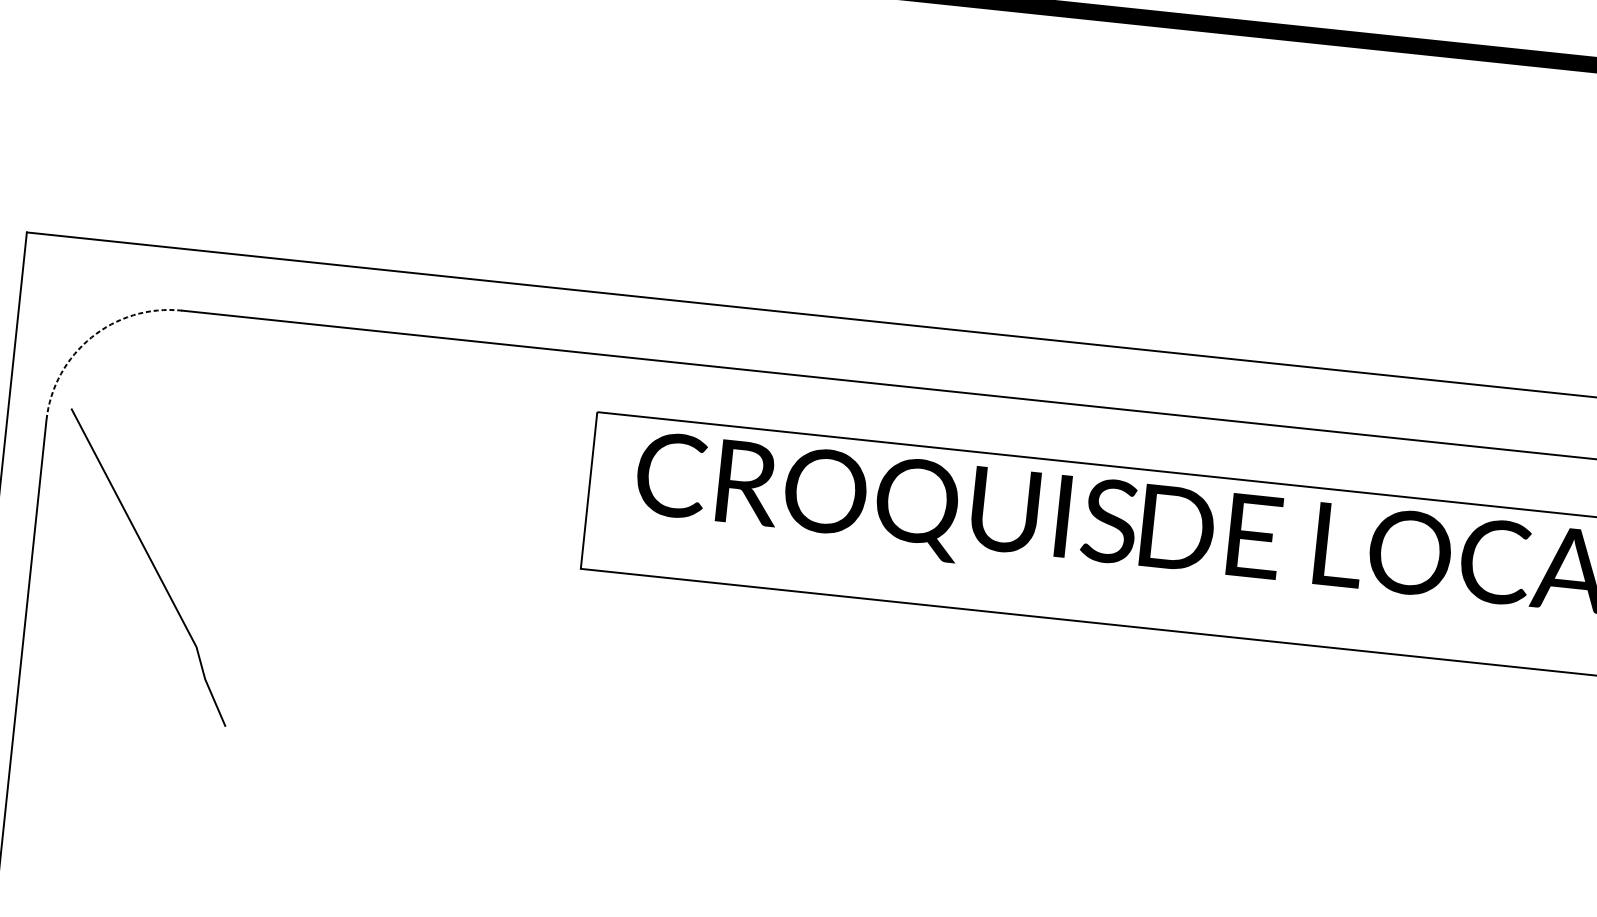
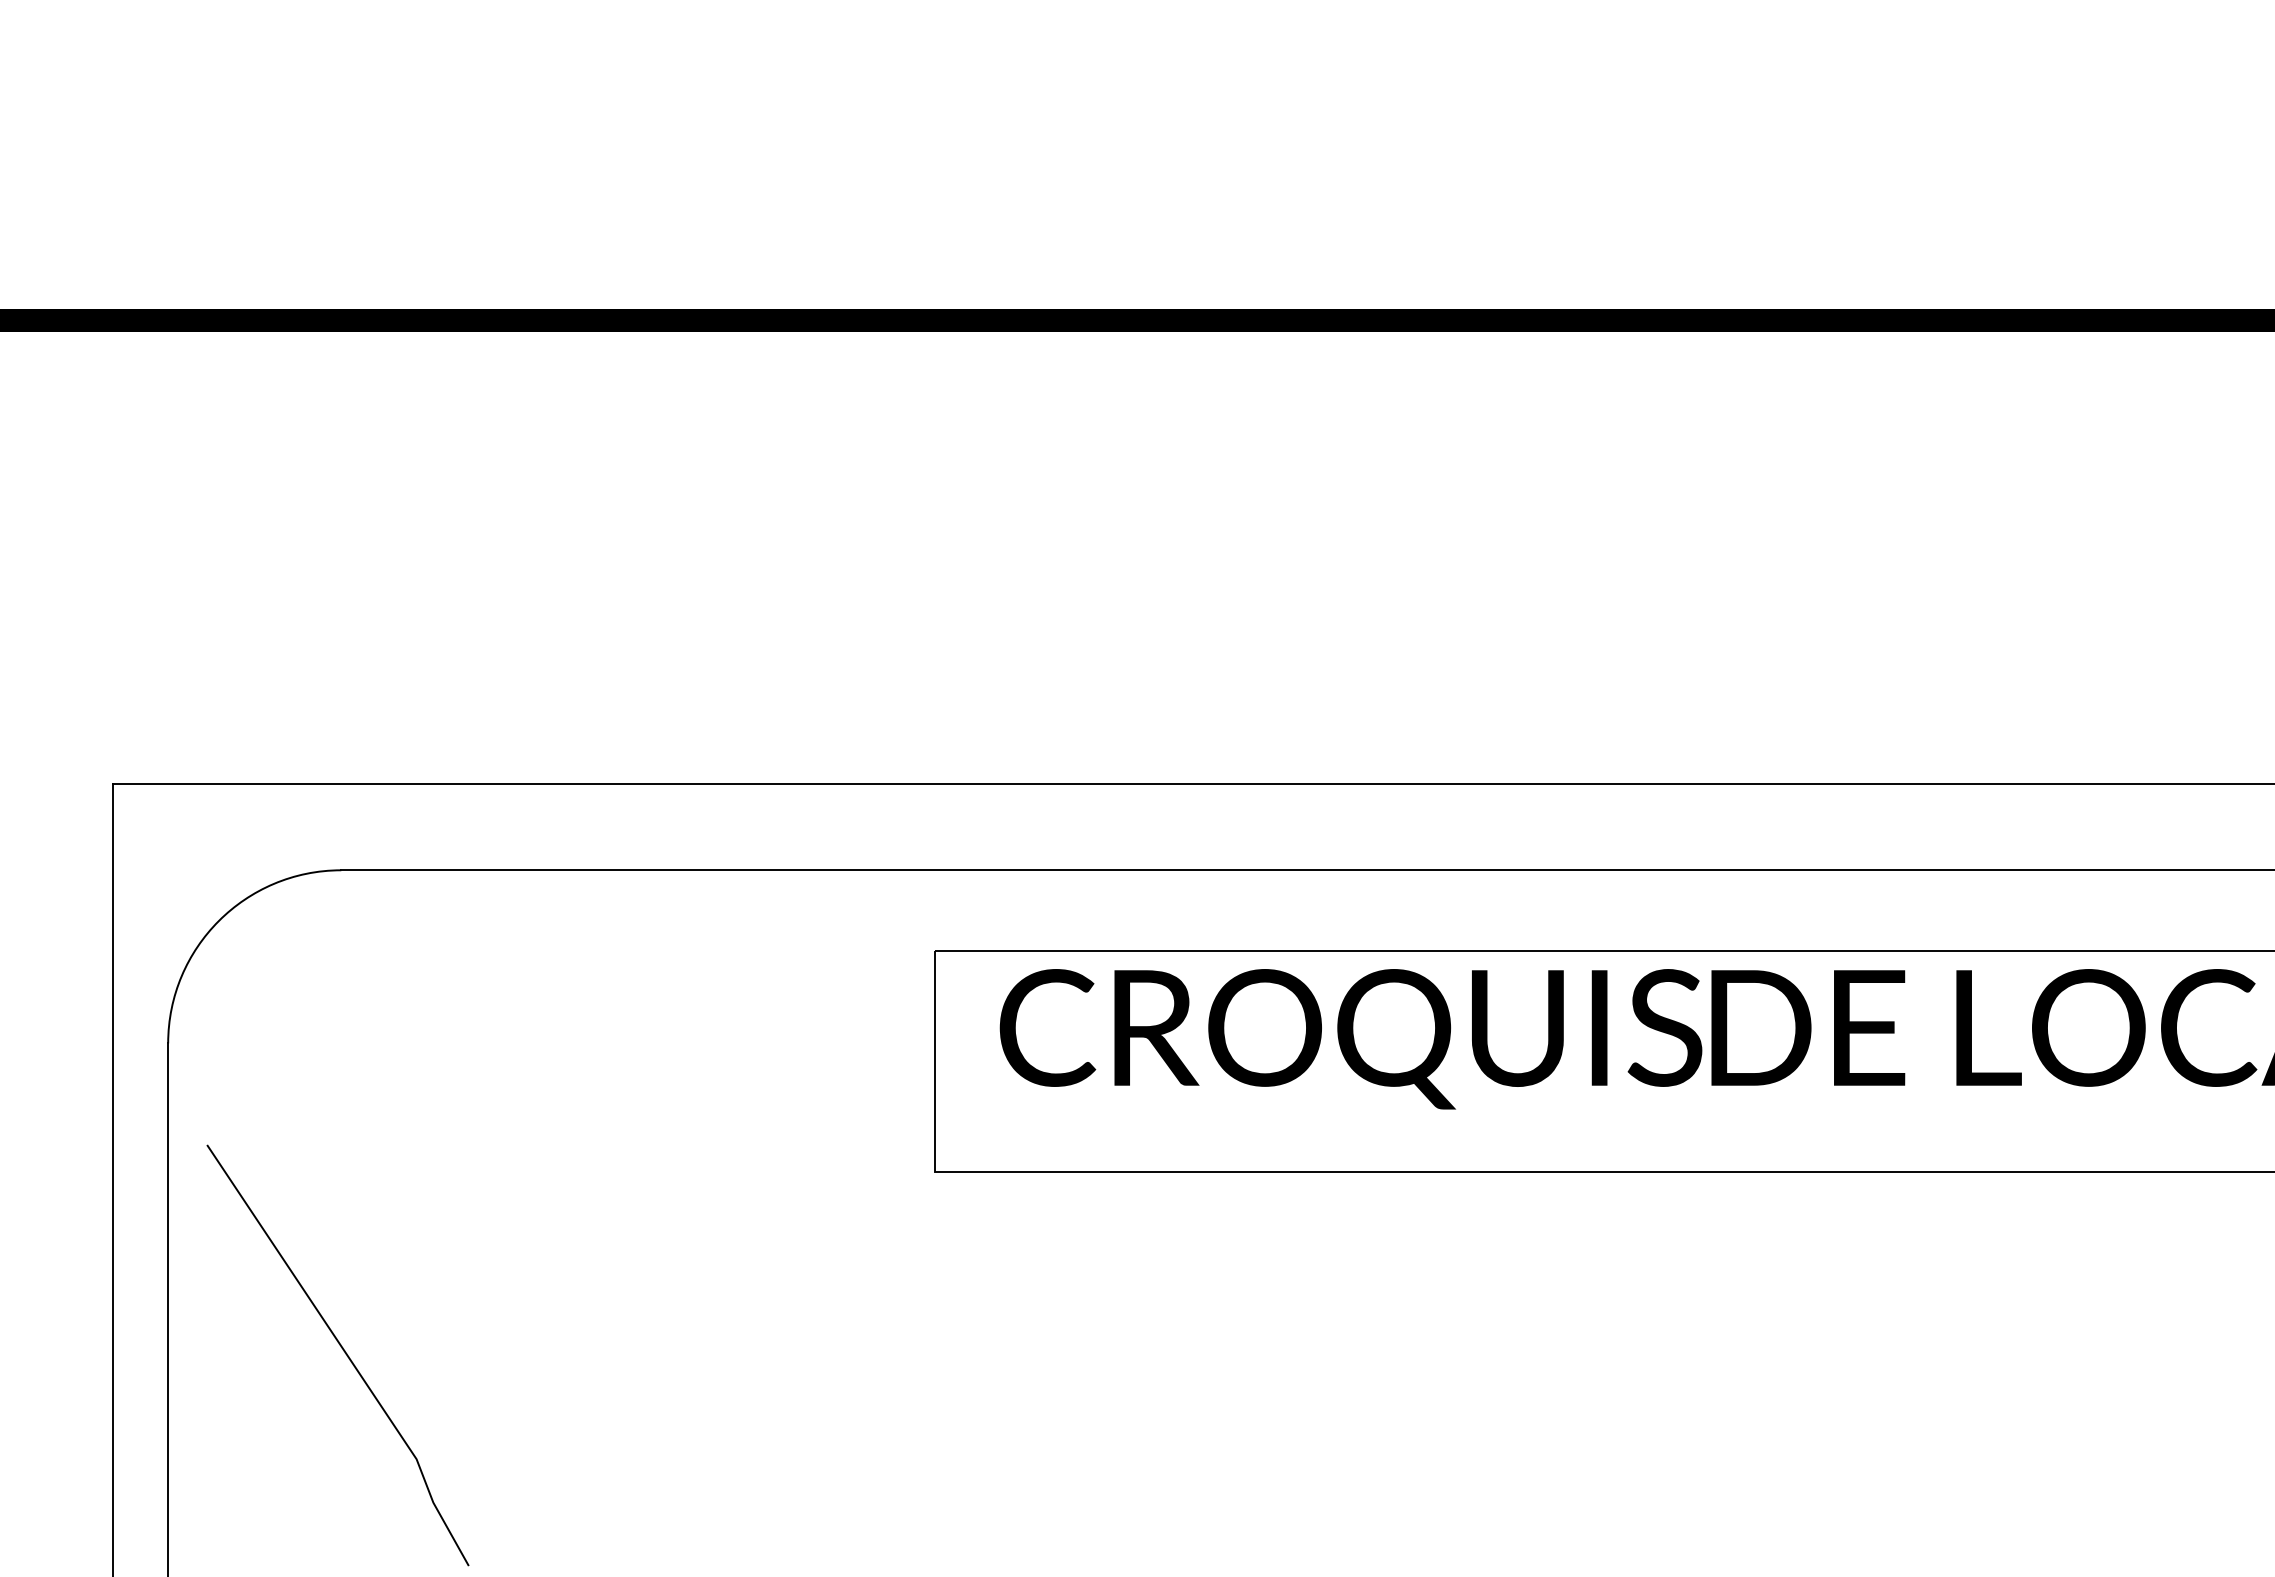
arc: (91, 337) -> (218, 921), dashed -> solid
line: (152, 565) -> (343, 1351), moved

